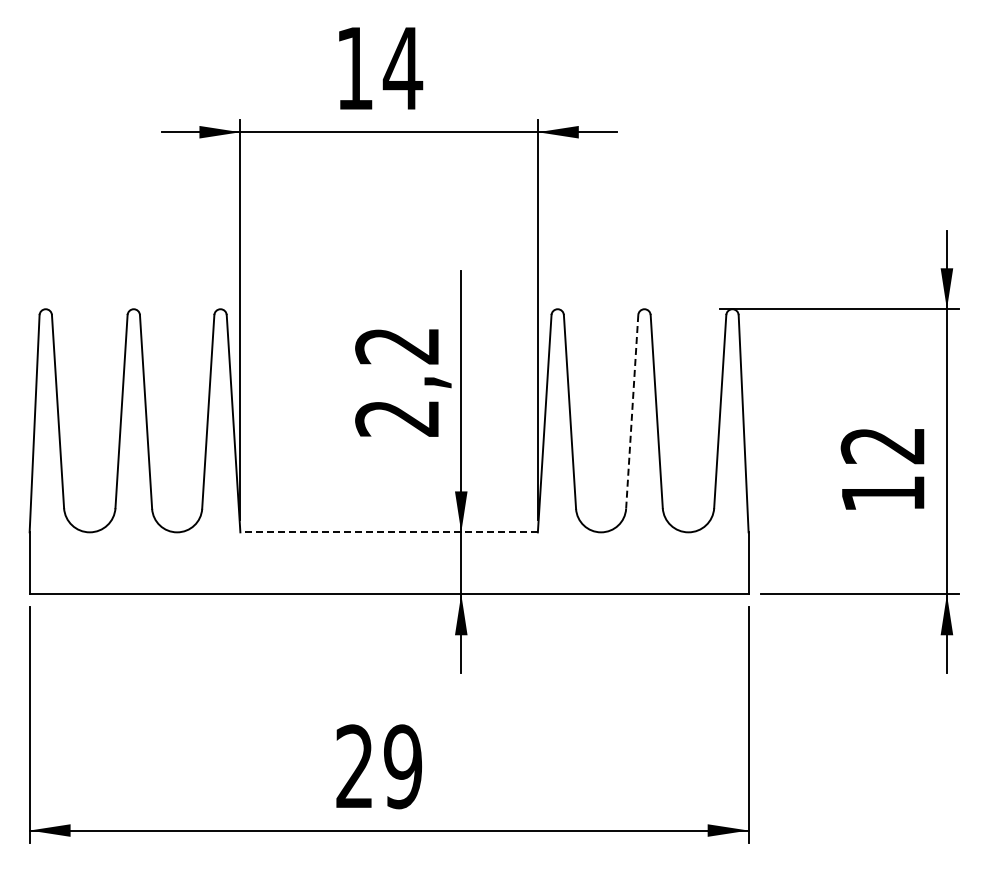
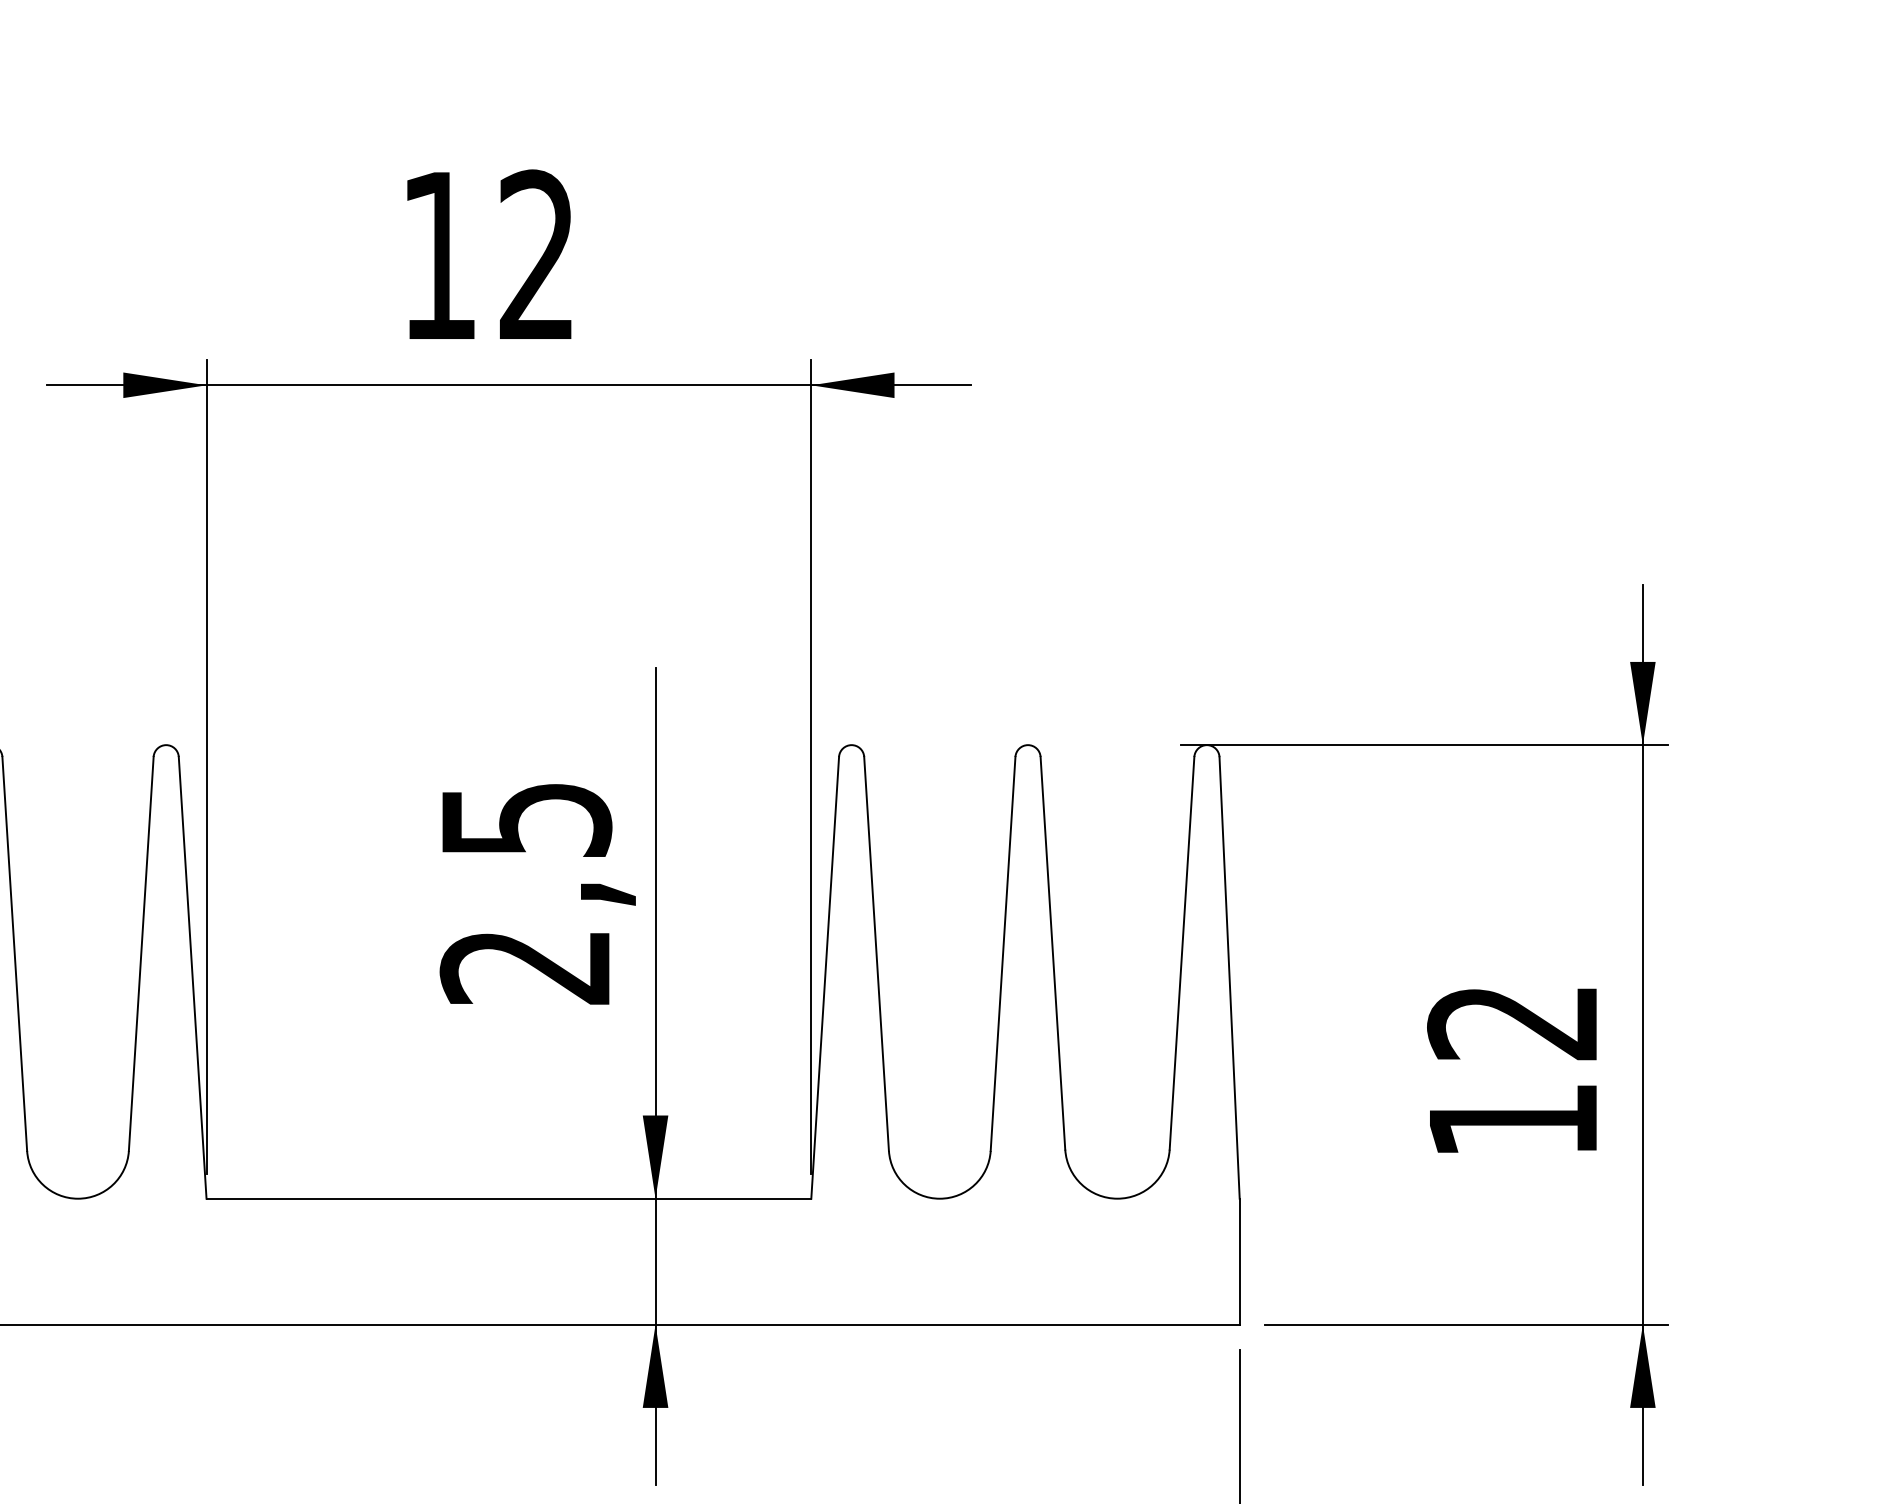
text: (402, 67) -> (536, 253), 14 -> 12
text: (397, 346) -> (525, 820), 2,2 -> 2,5
line: (632, 412) -> (1003, 955), dashed -> solid
line: (389, 532) -> (509, 1198), dashed -> solid

